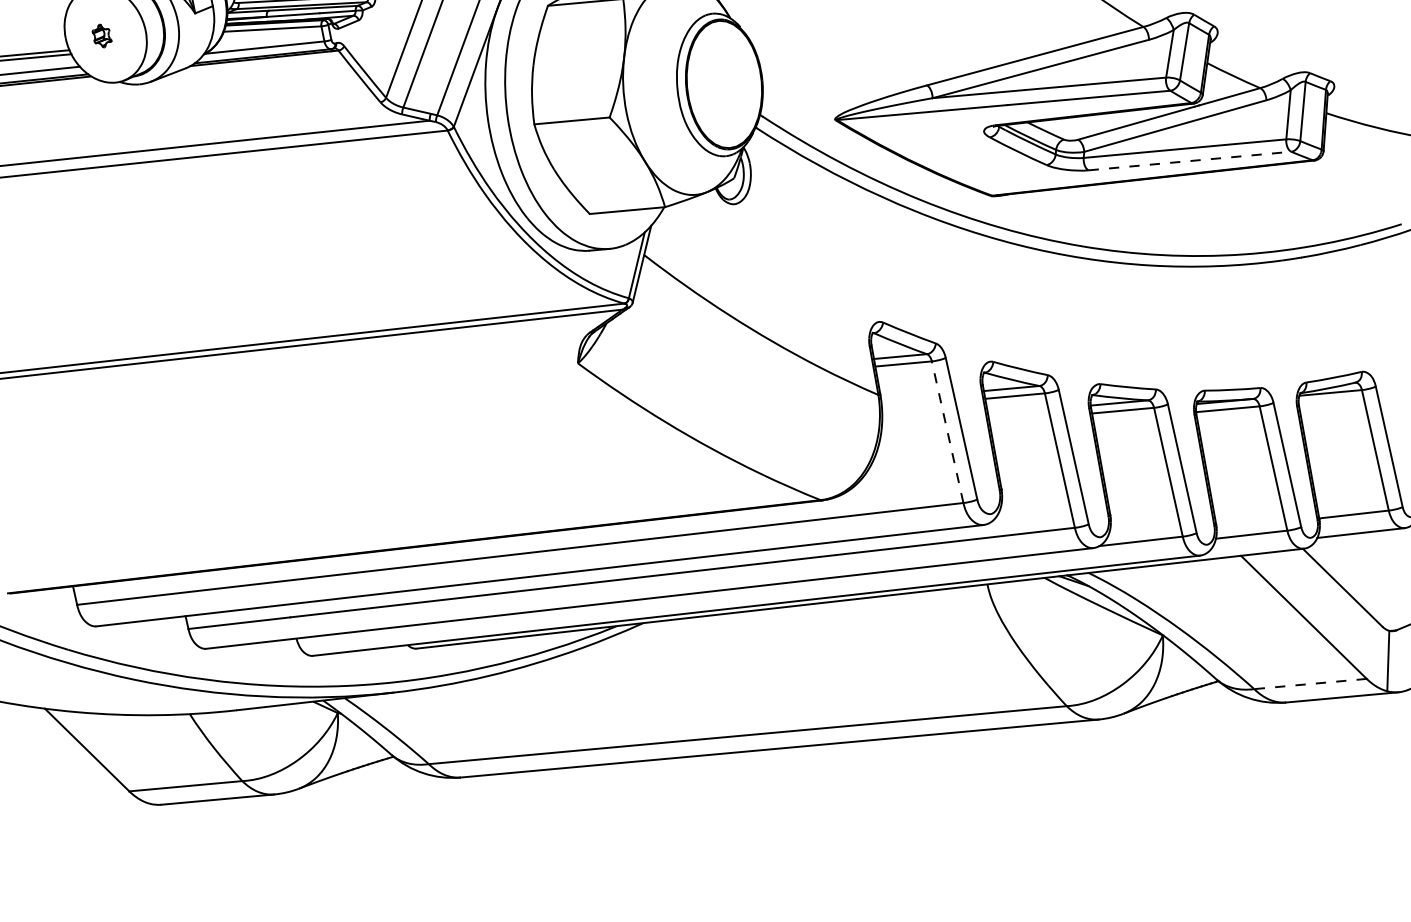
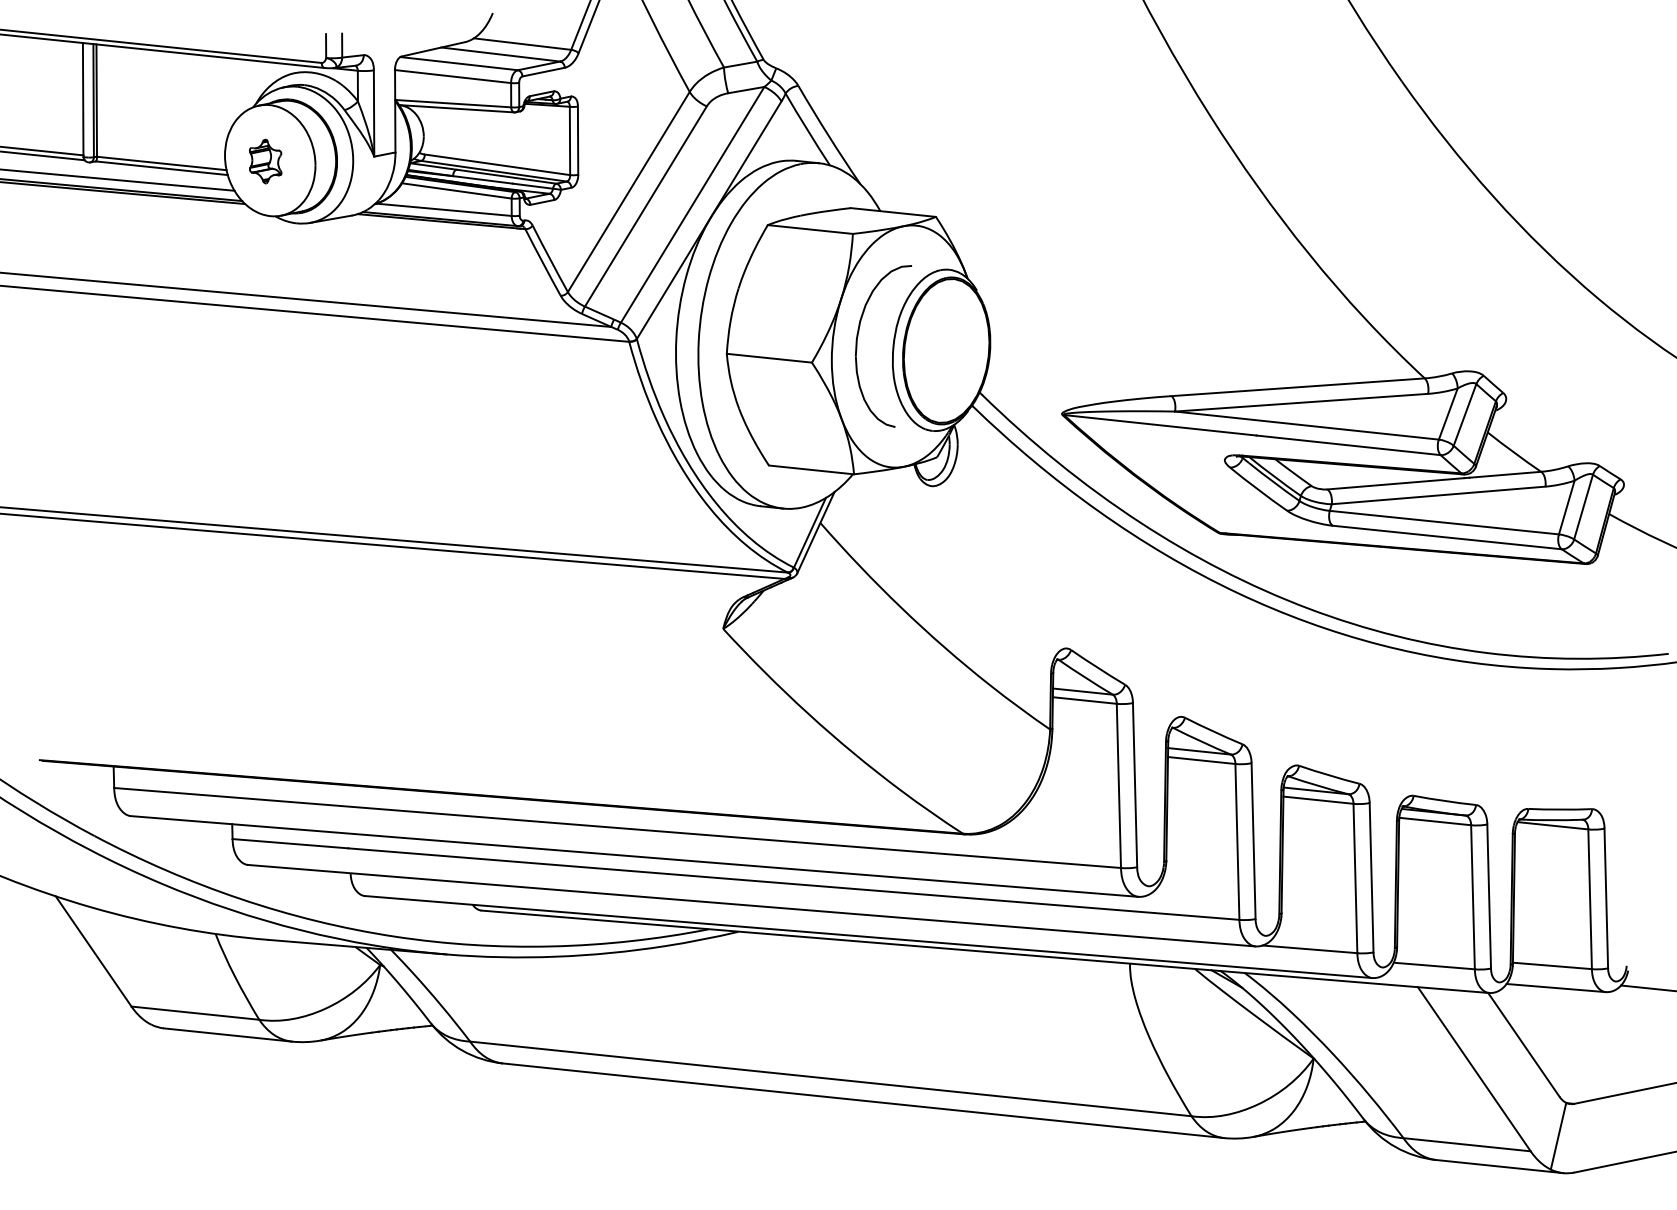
part: (101, 36) -> (265, 161), size x1.67
part: (646, 95) -> (857, 346), added
line: (1190, 161) -> (1447, 537), dashed -> solid
line: (947, 431) -> (1118, 785), dashed -> solid
line: (1310, 683) -> (1467, 1144), dashed -> solid

